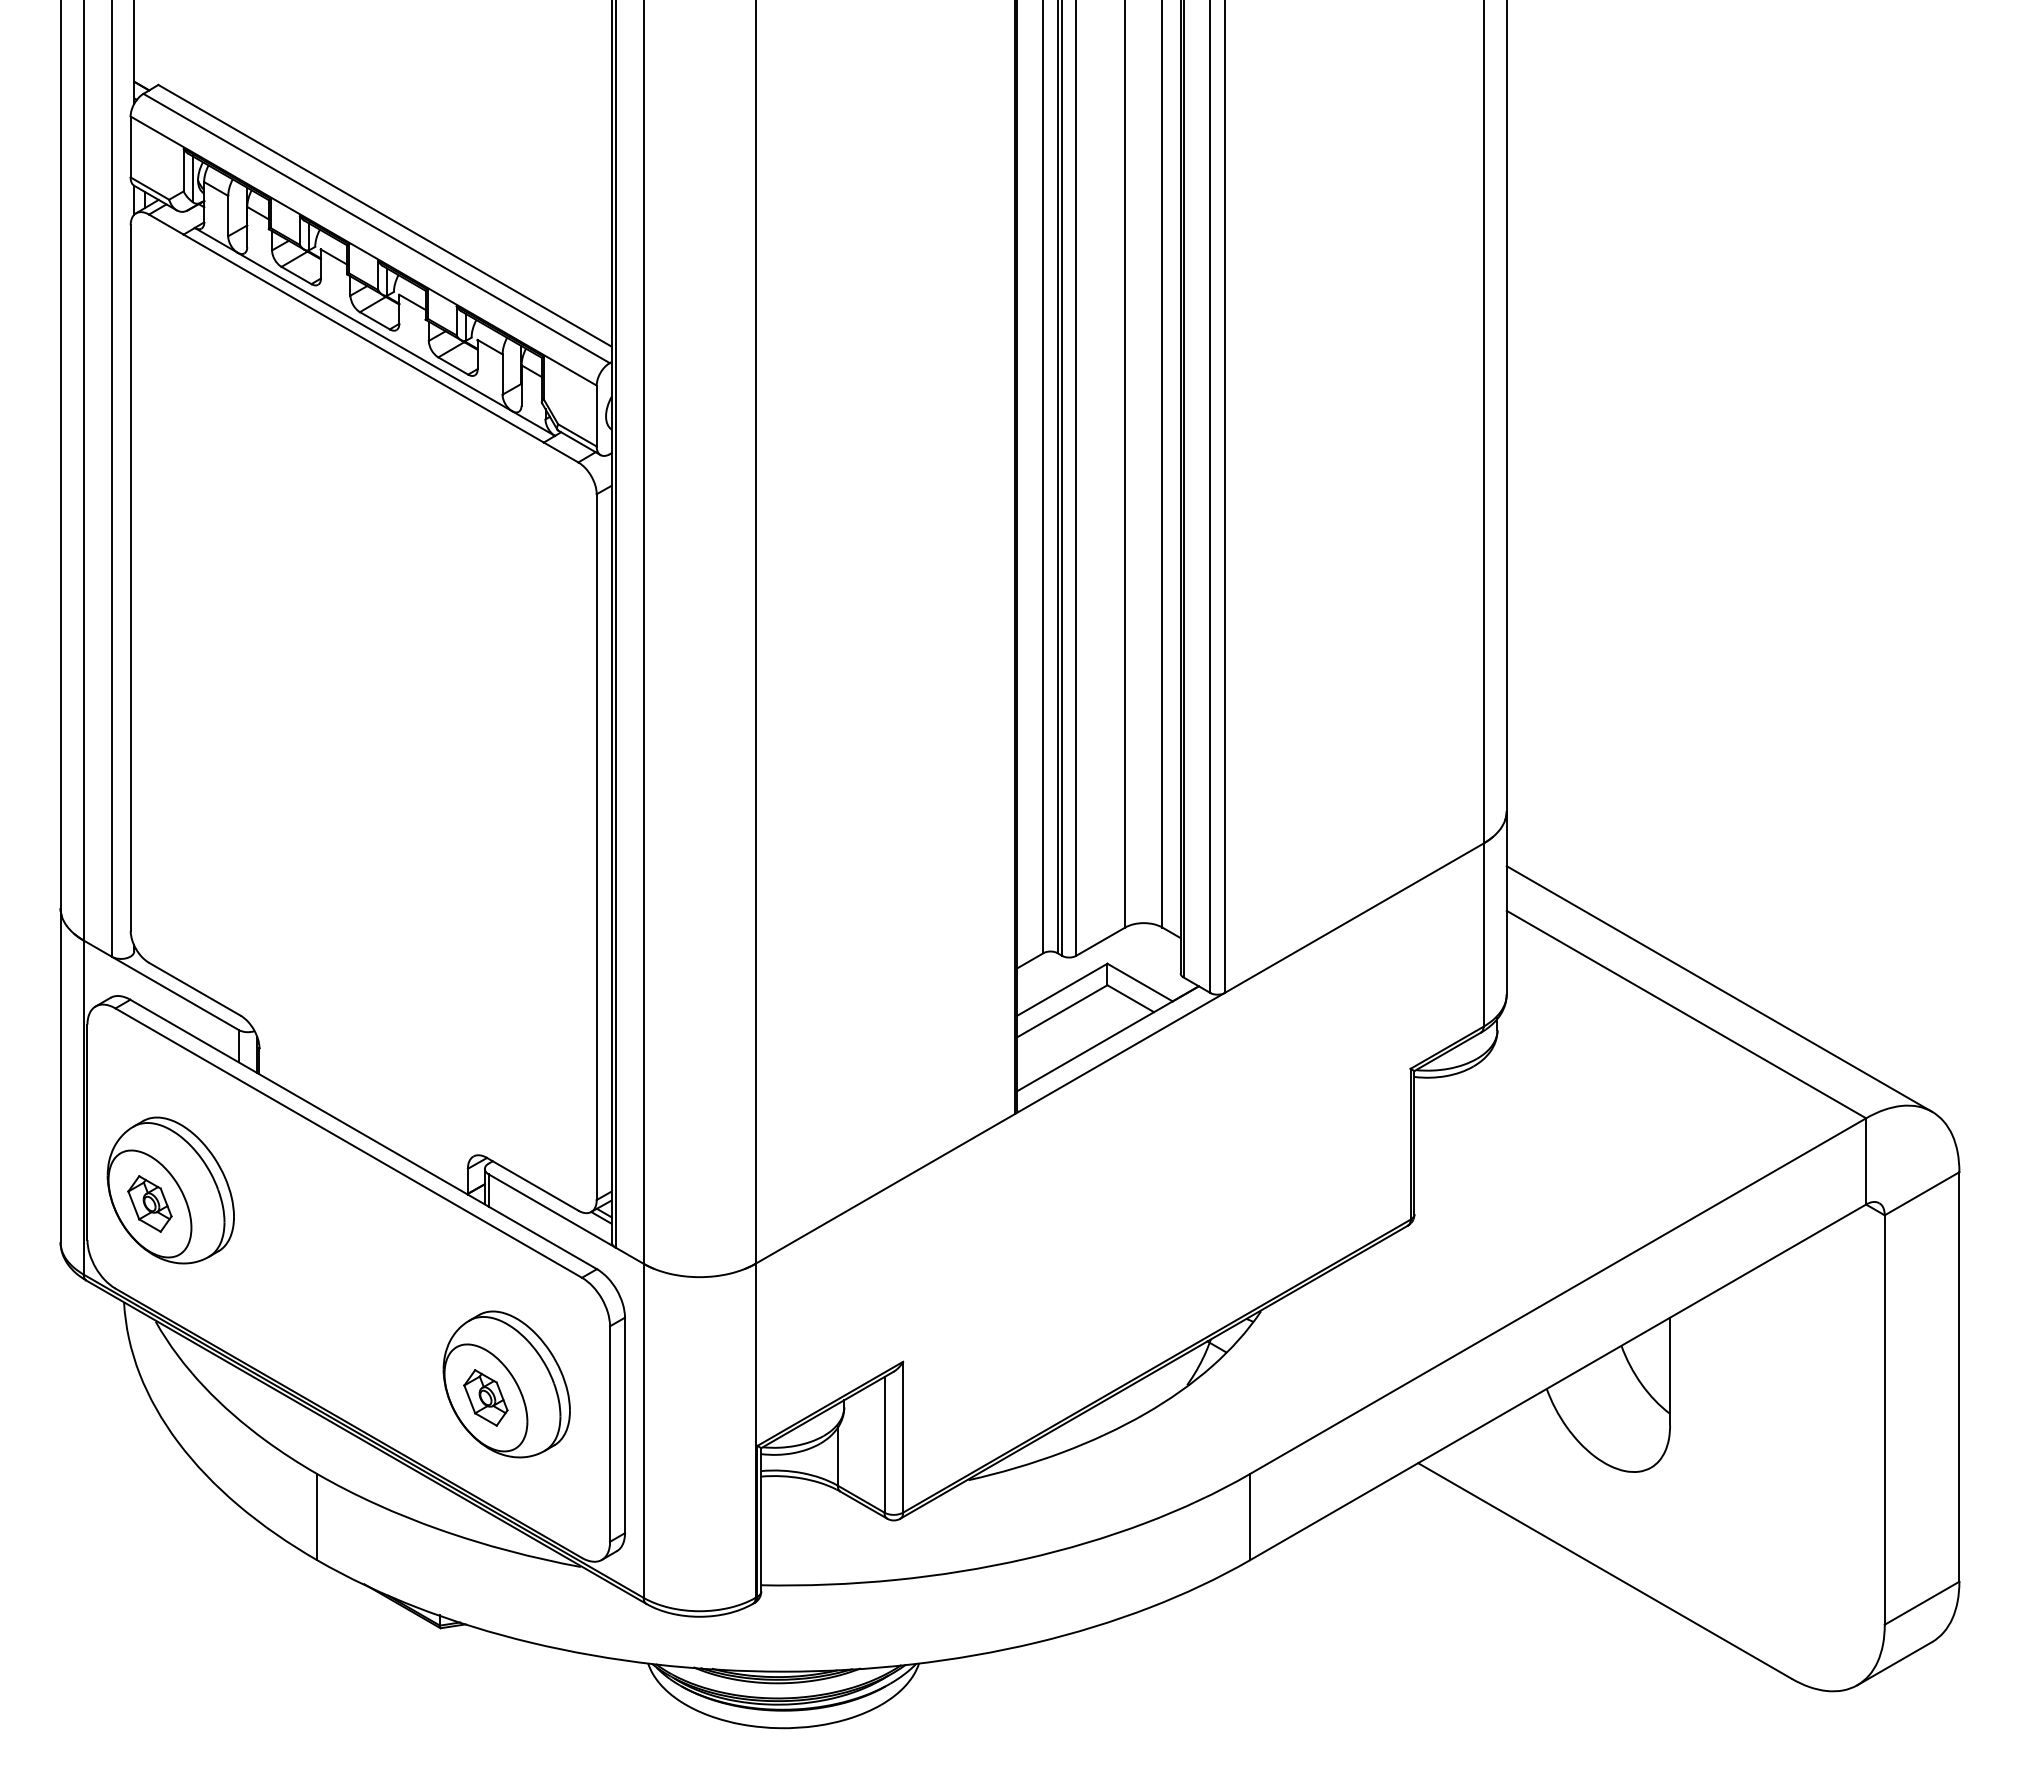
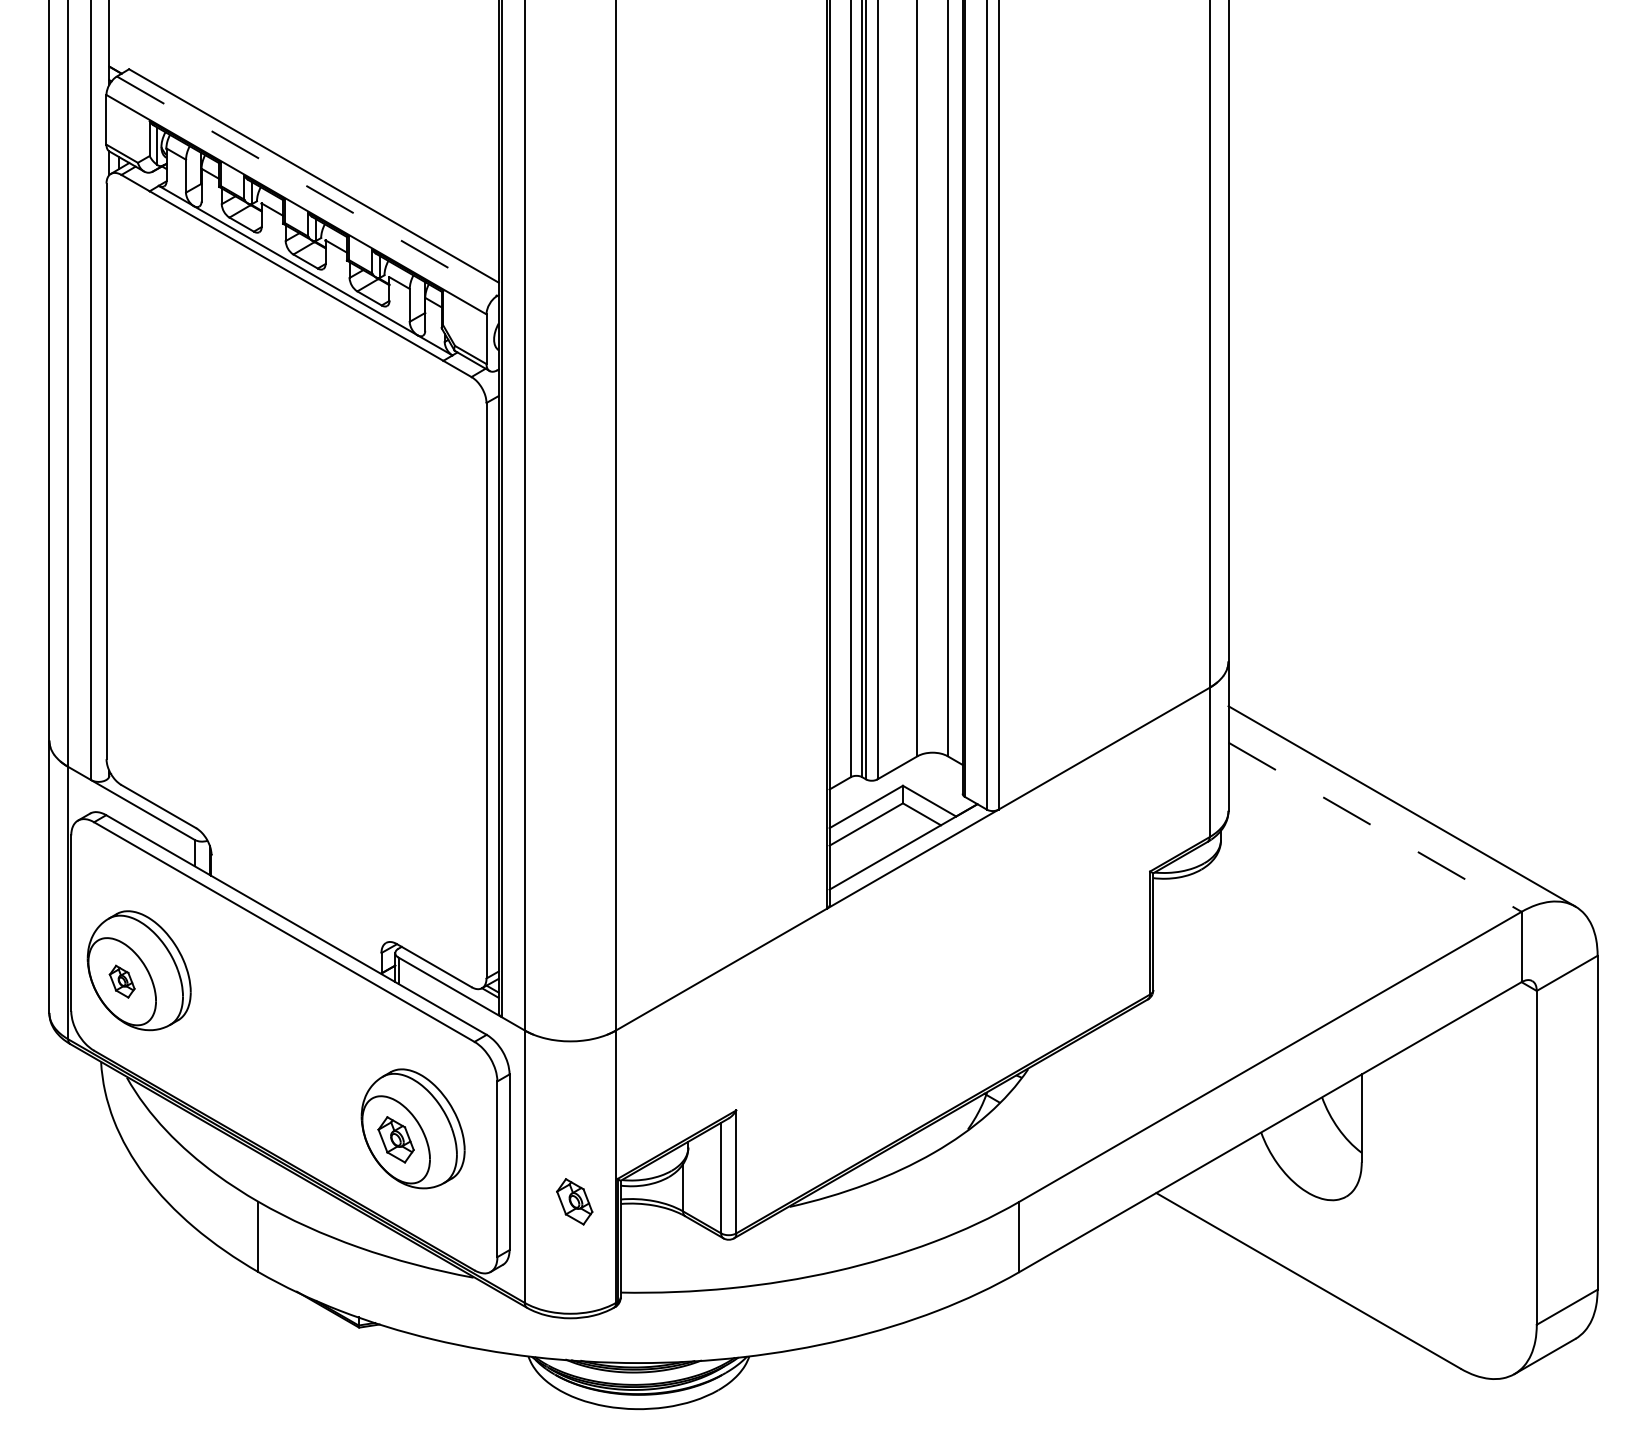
line: (377, 228) -> (307, 186), solid -> dashed
line: (1686, 1014) -> (1375, 827), solid -> dashed
part: (149, 1203) -> (121, 981), size x0.7
part: (704, 1473) -> (574, 1201), added

